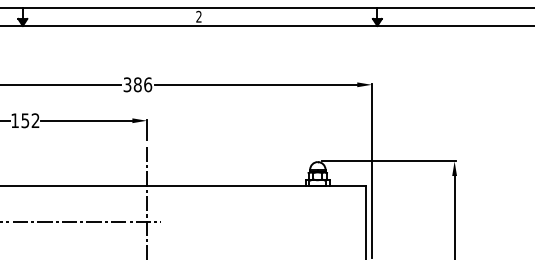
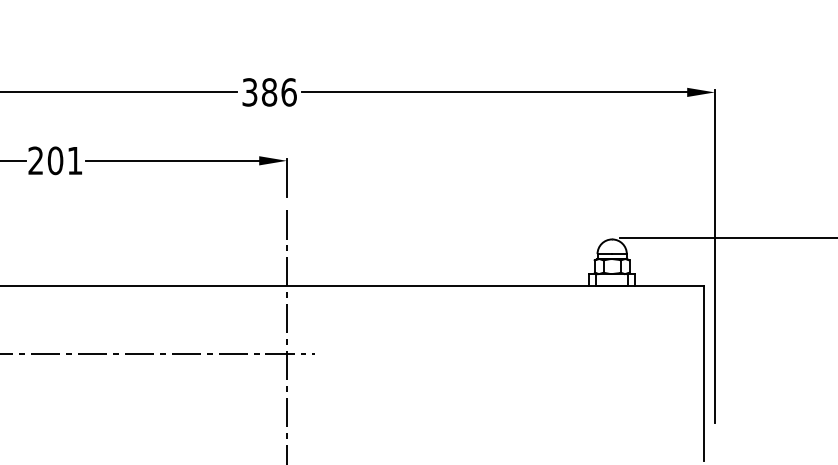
text: (25, 120) -> (55, 160), 152 -> 201

